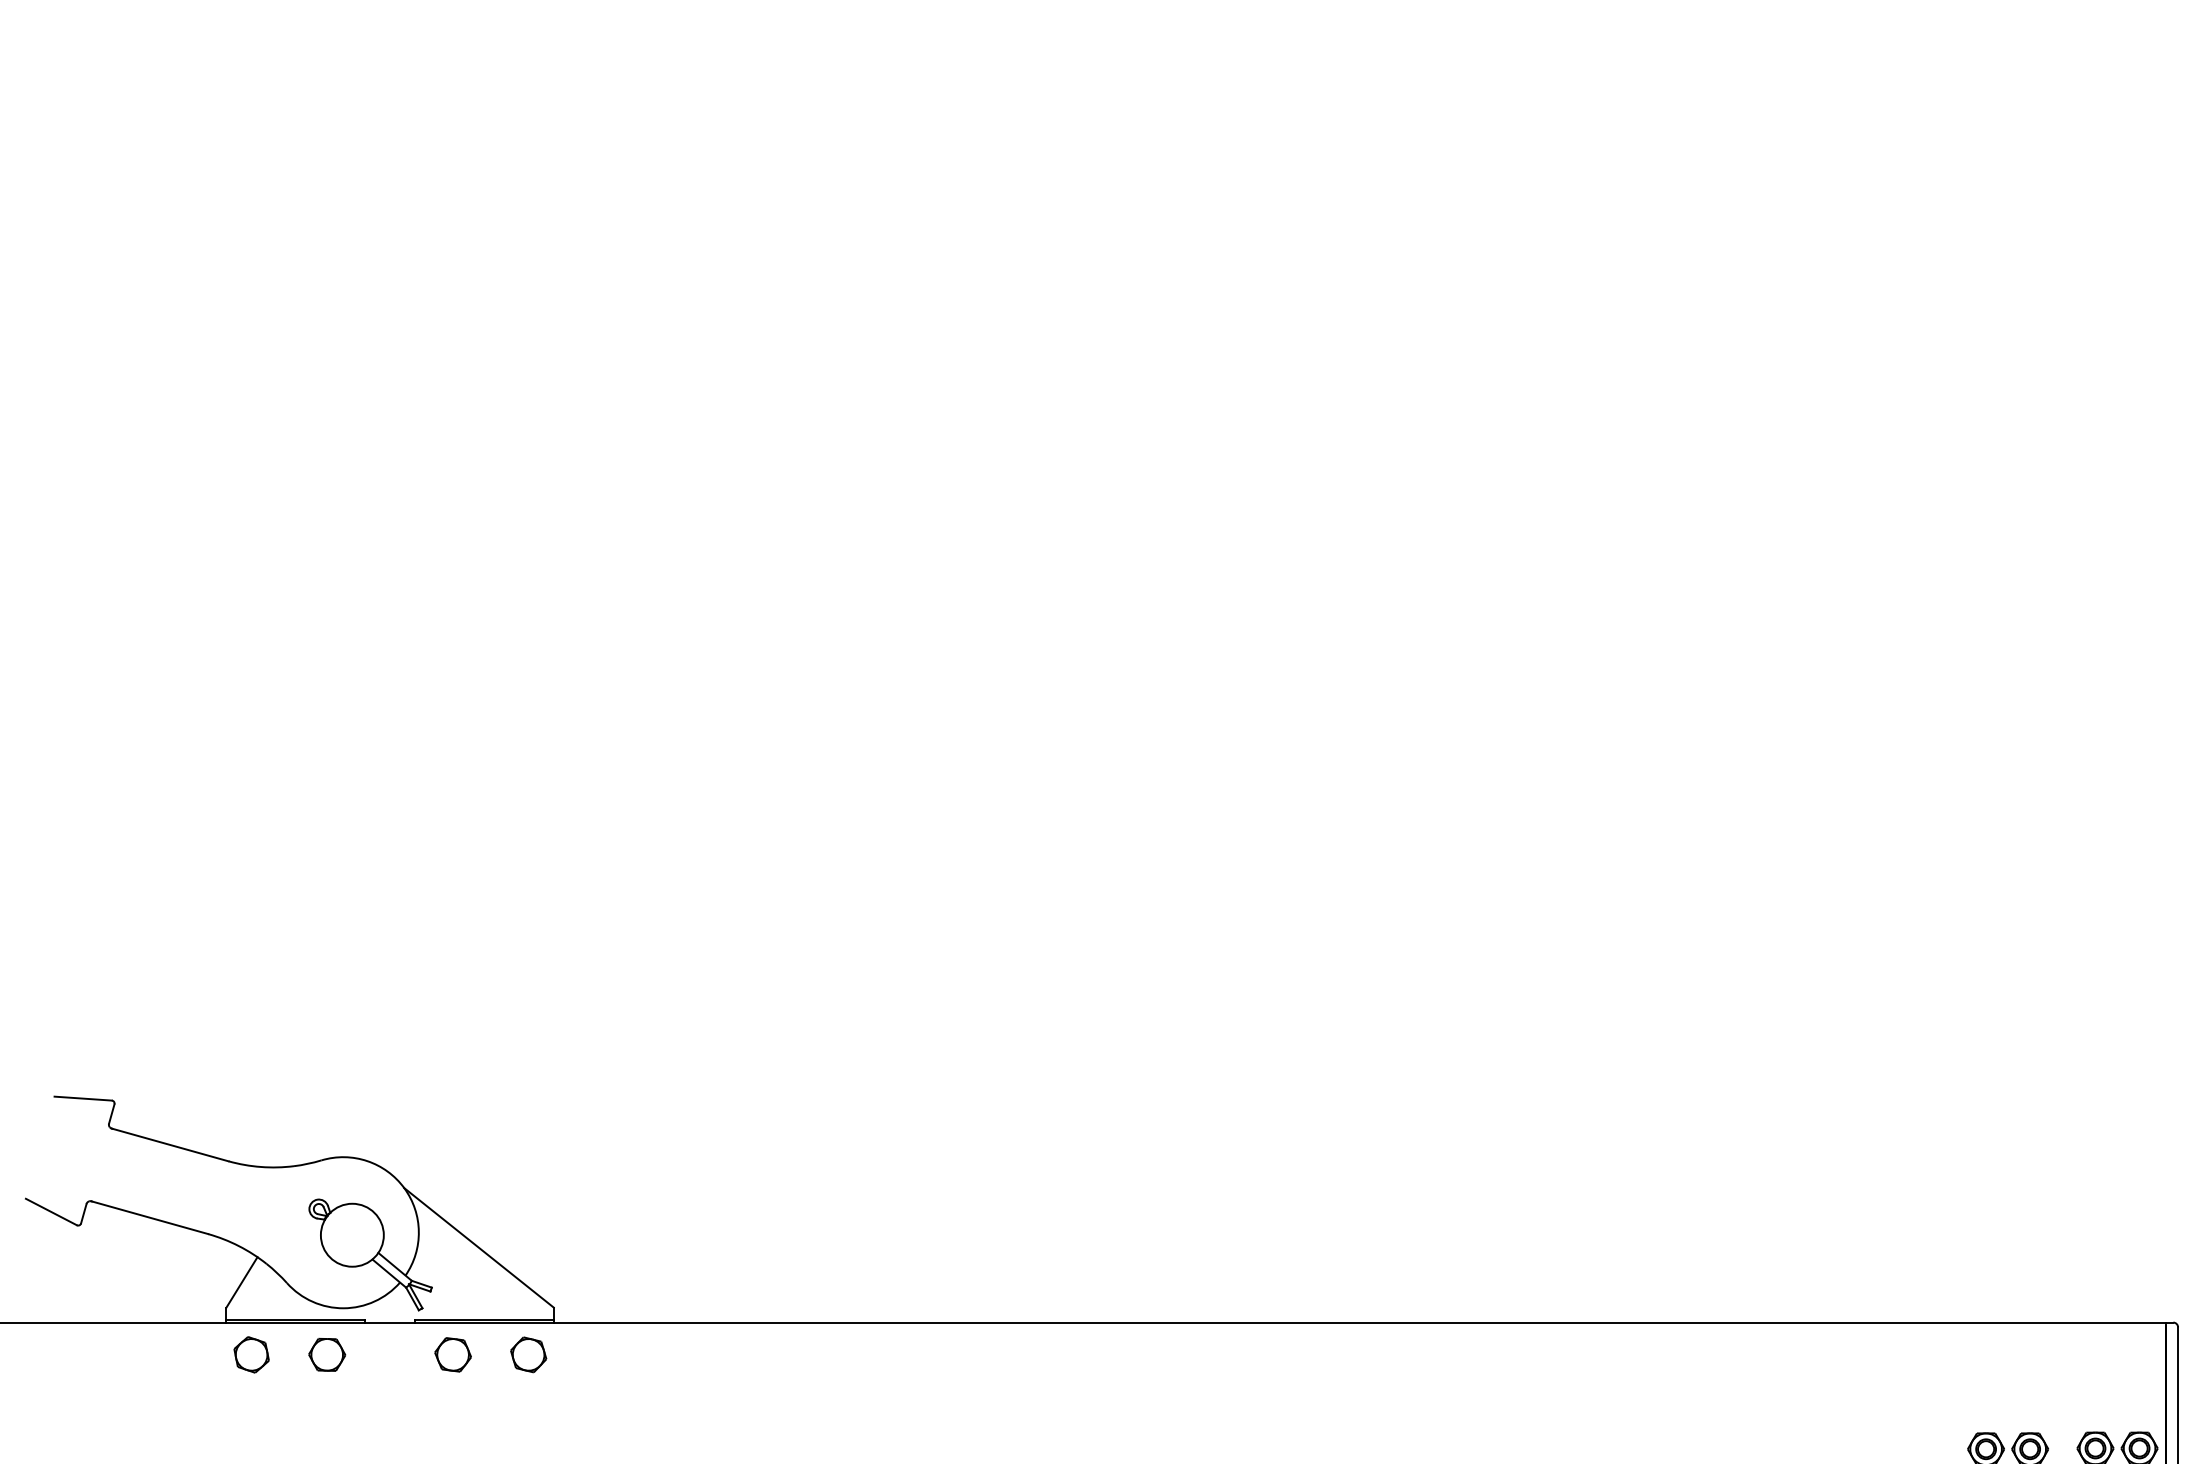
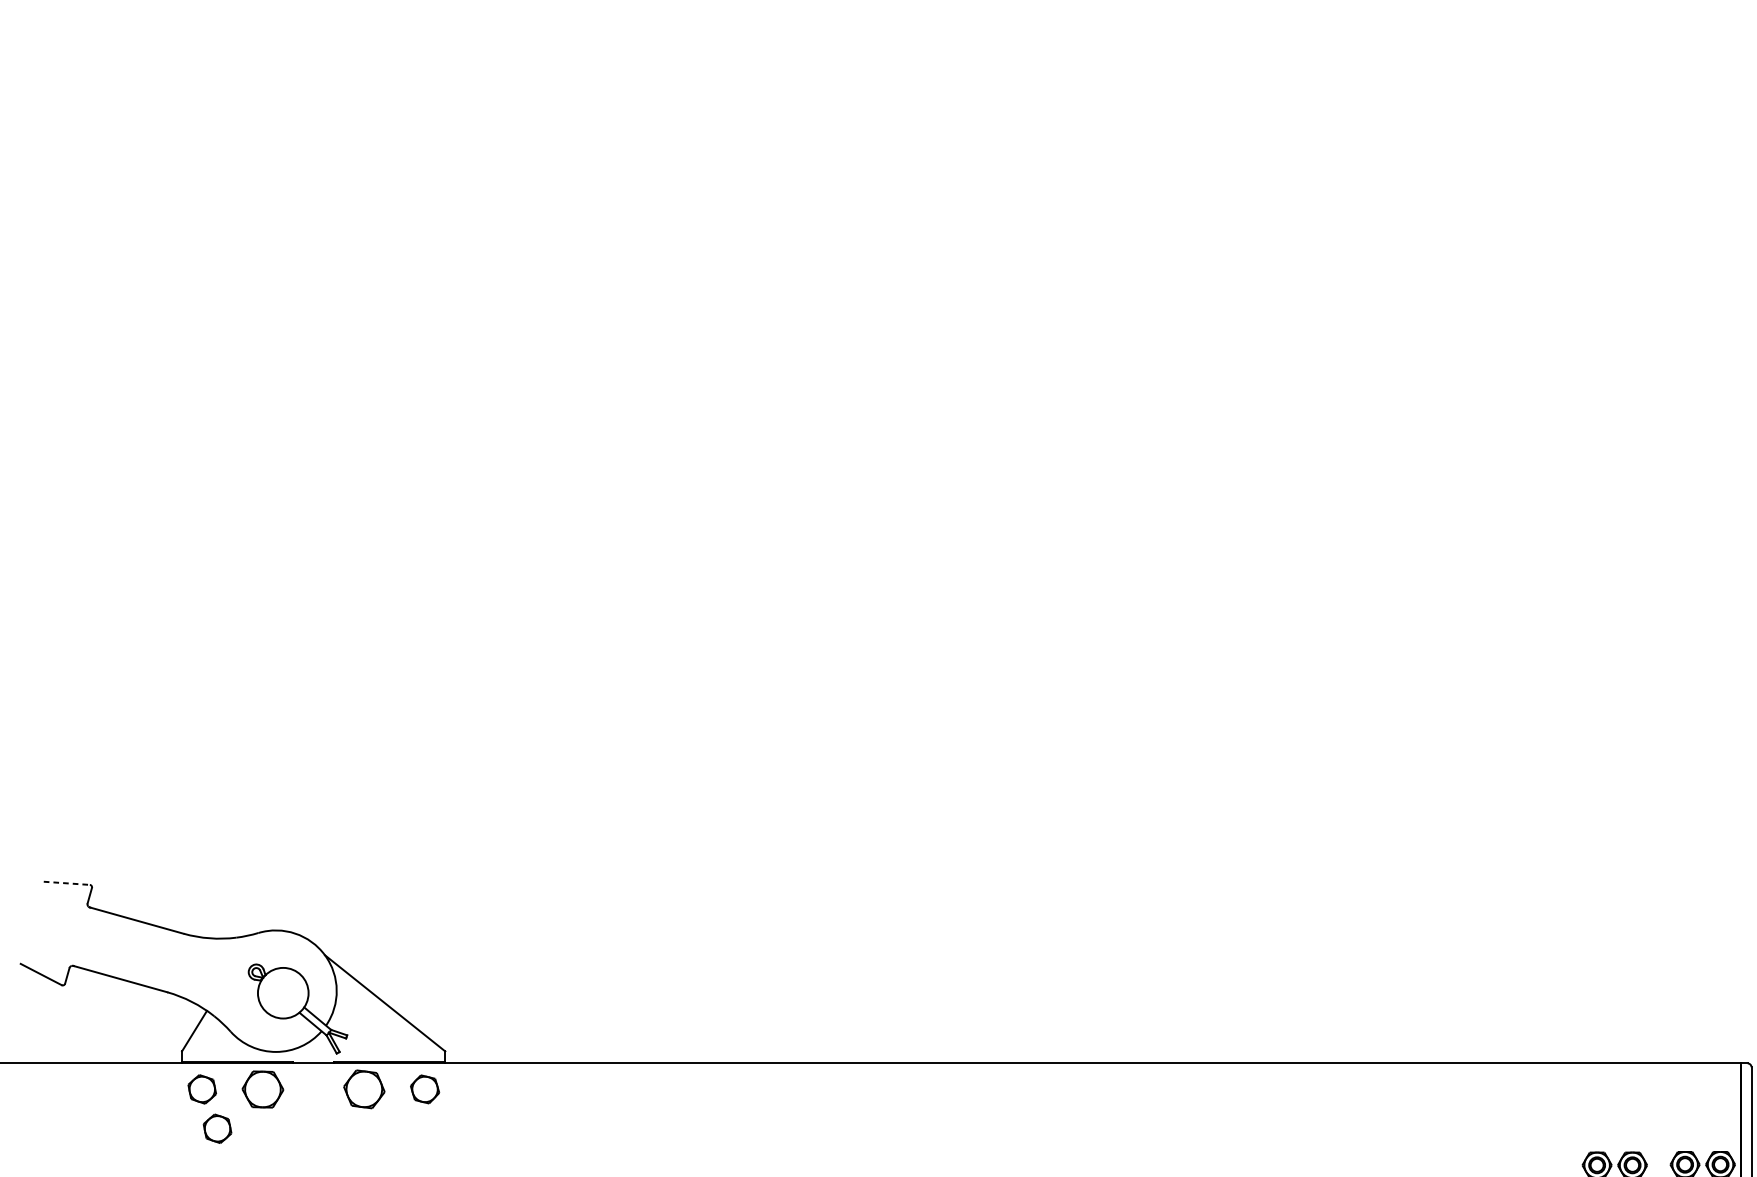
line: (83, 1098) -> (67, 883), solid -> dashed
part: (327, 1354) -> (263, 1089), size x1.4
part: (452, 1354) -> (363, 1089), size x1.4
part: (270, 1403) -> (217, 1128), added

